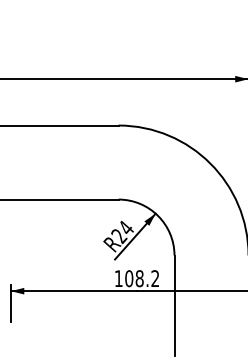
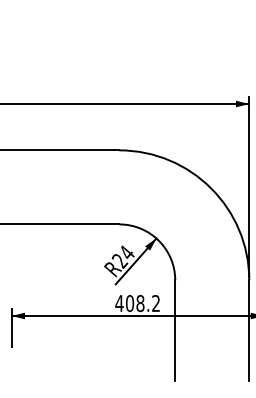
text: (118, 278) -> (119, 303), 108.2 -> 408.2

